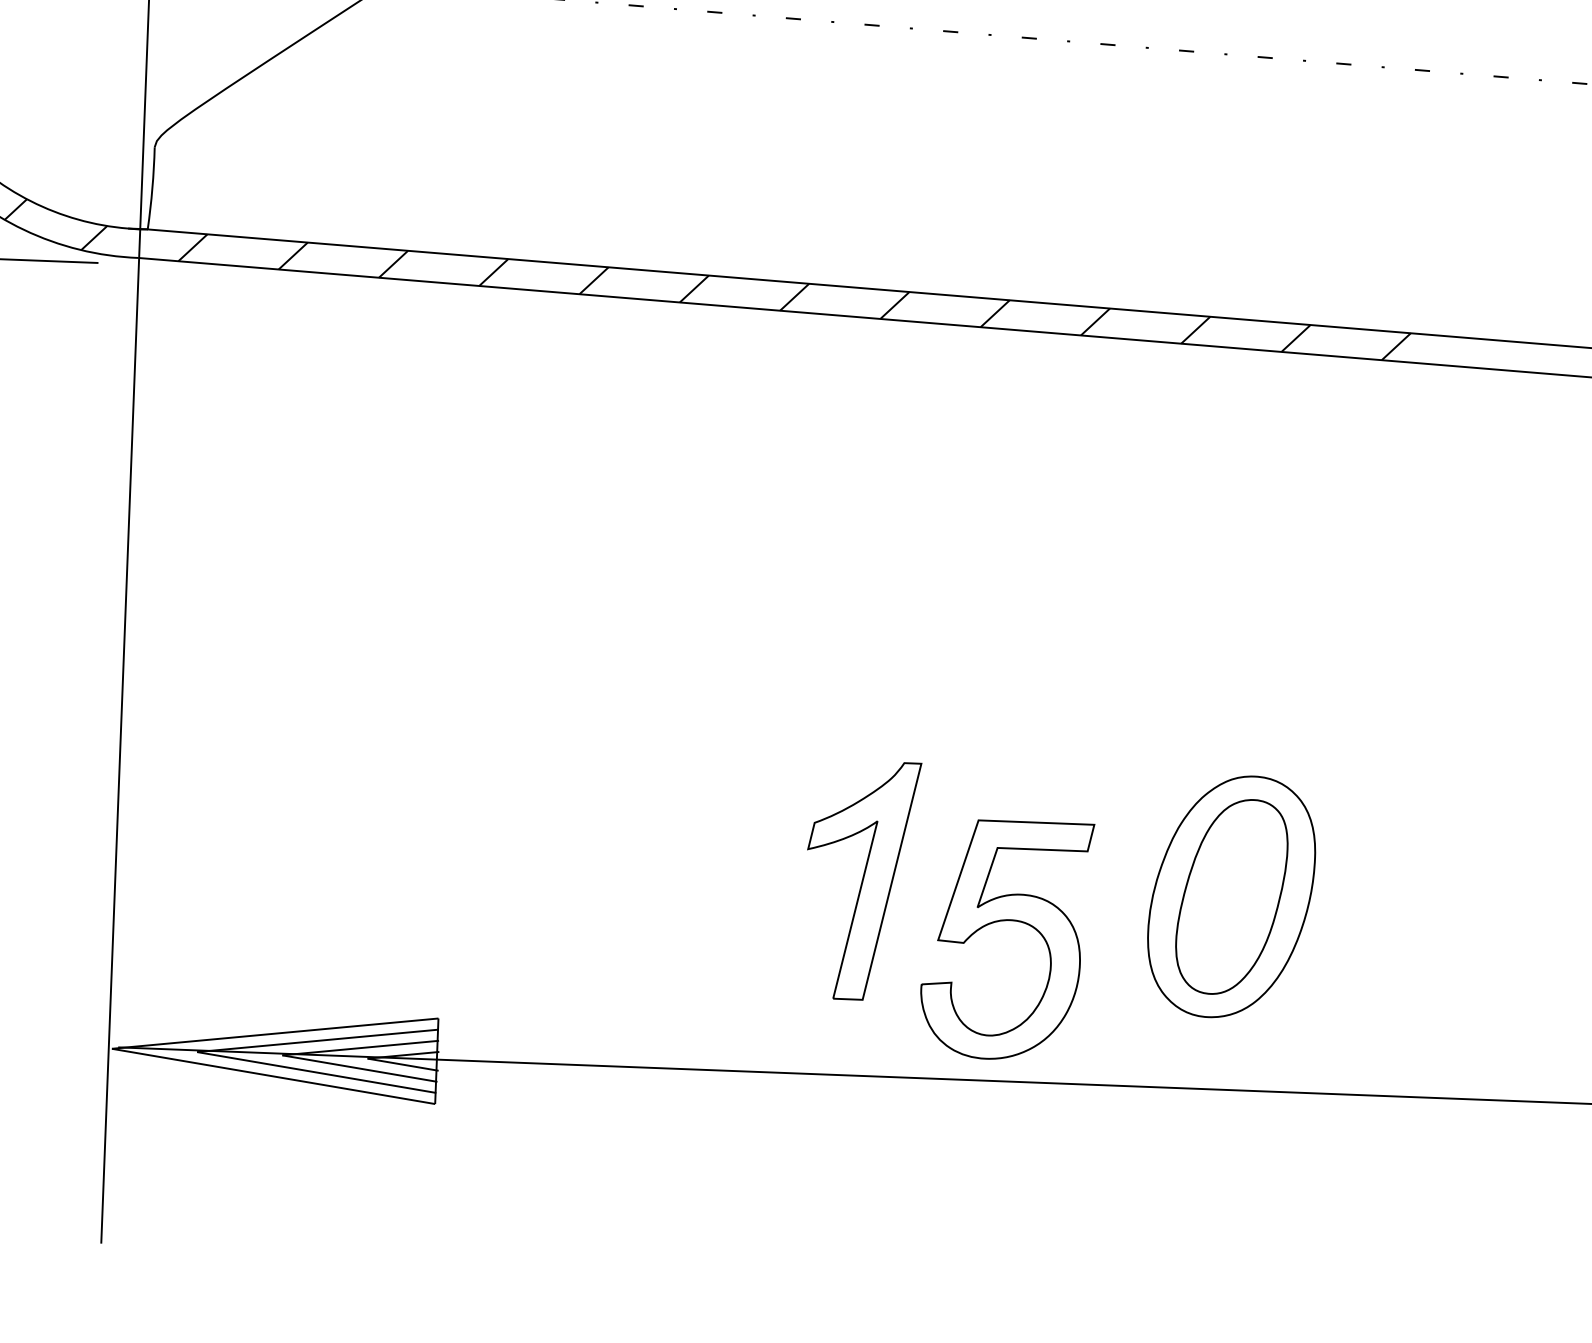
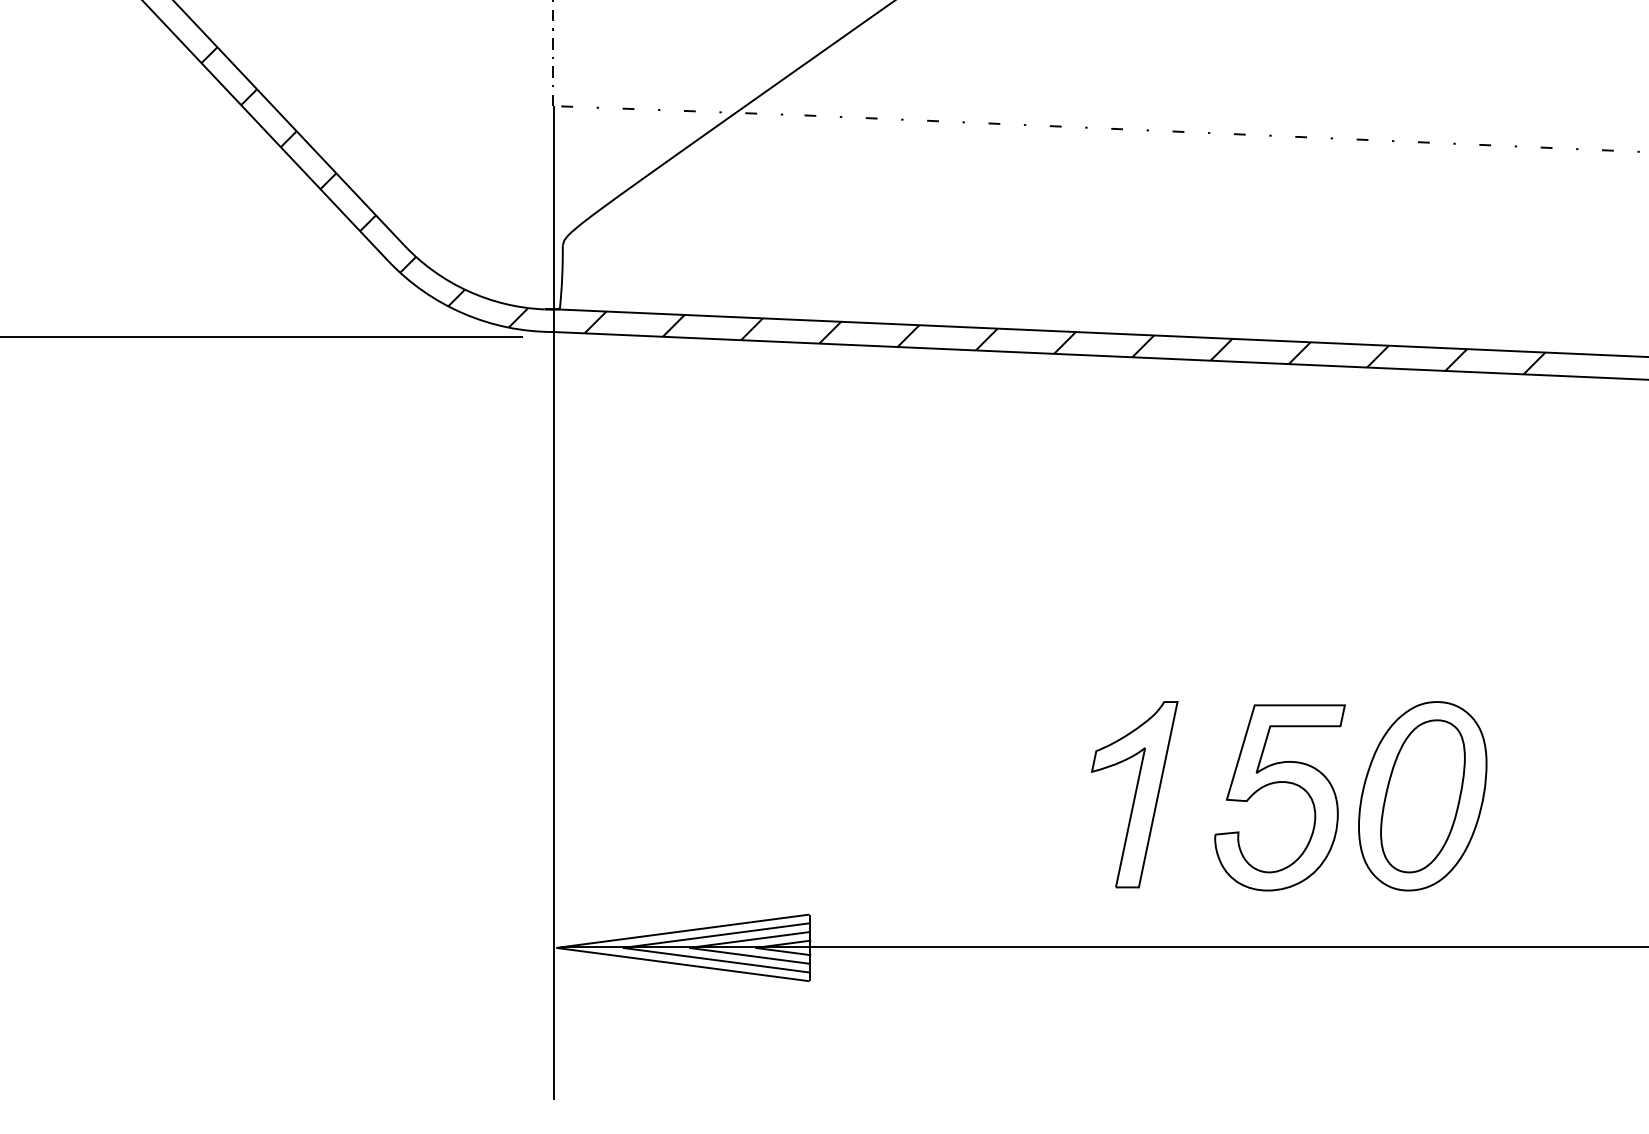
part: (1005, 921) -> (1278, 783), moved

